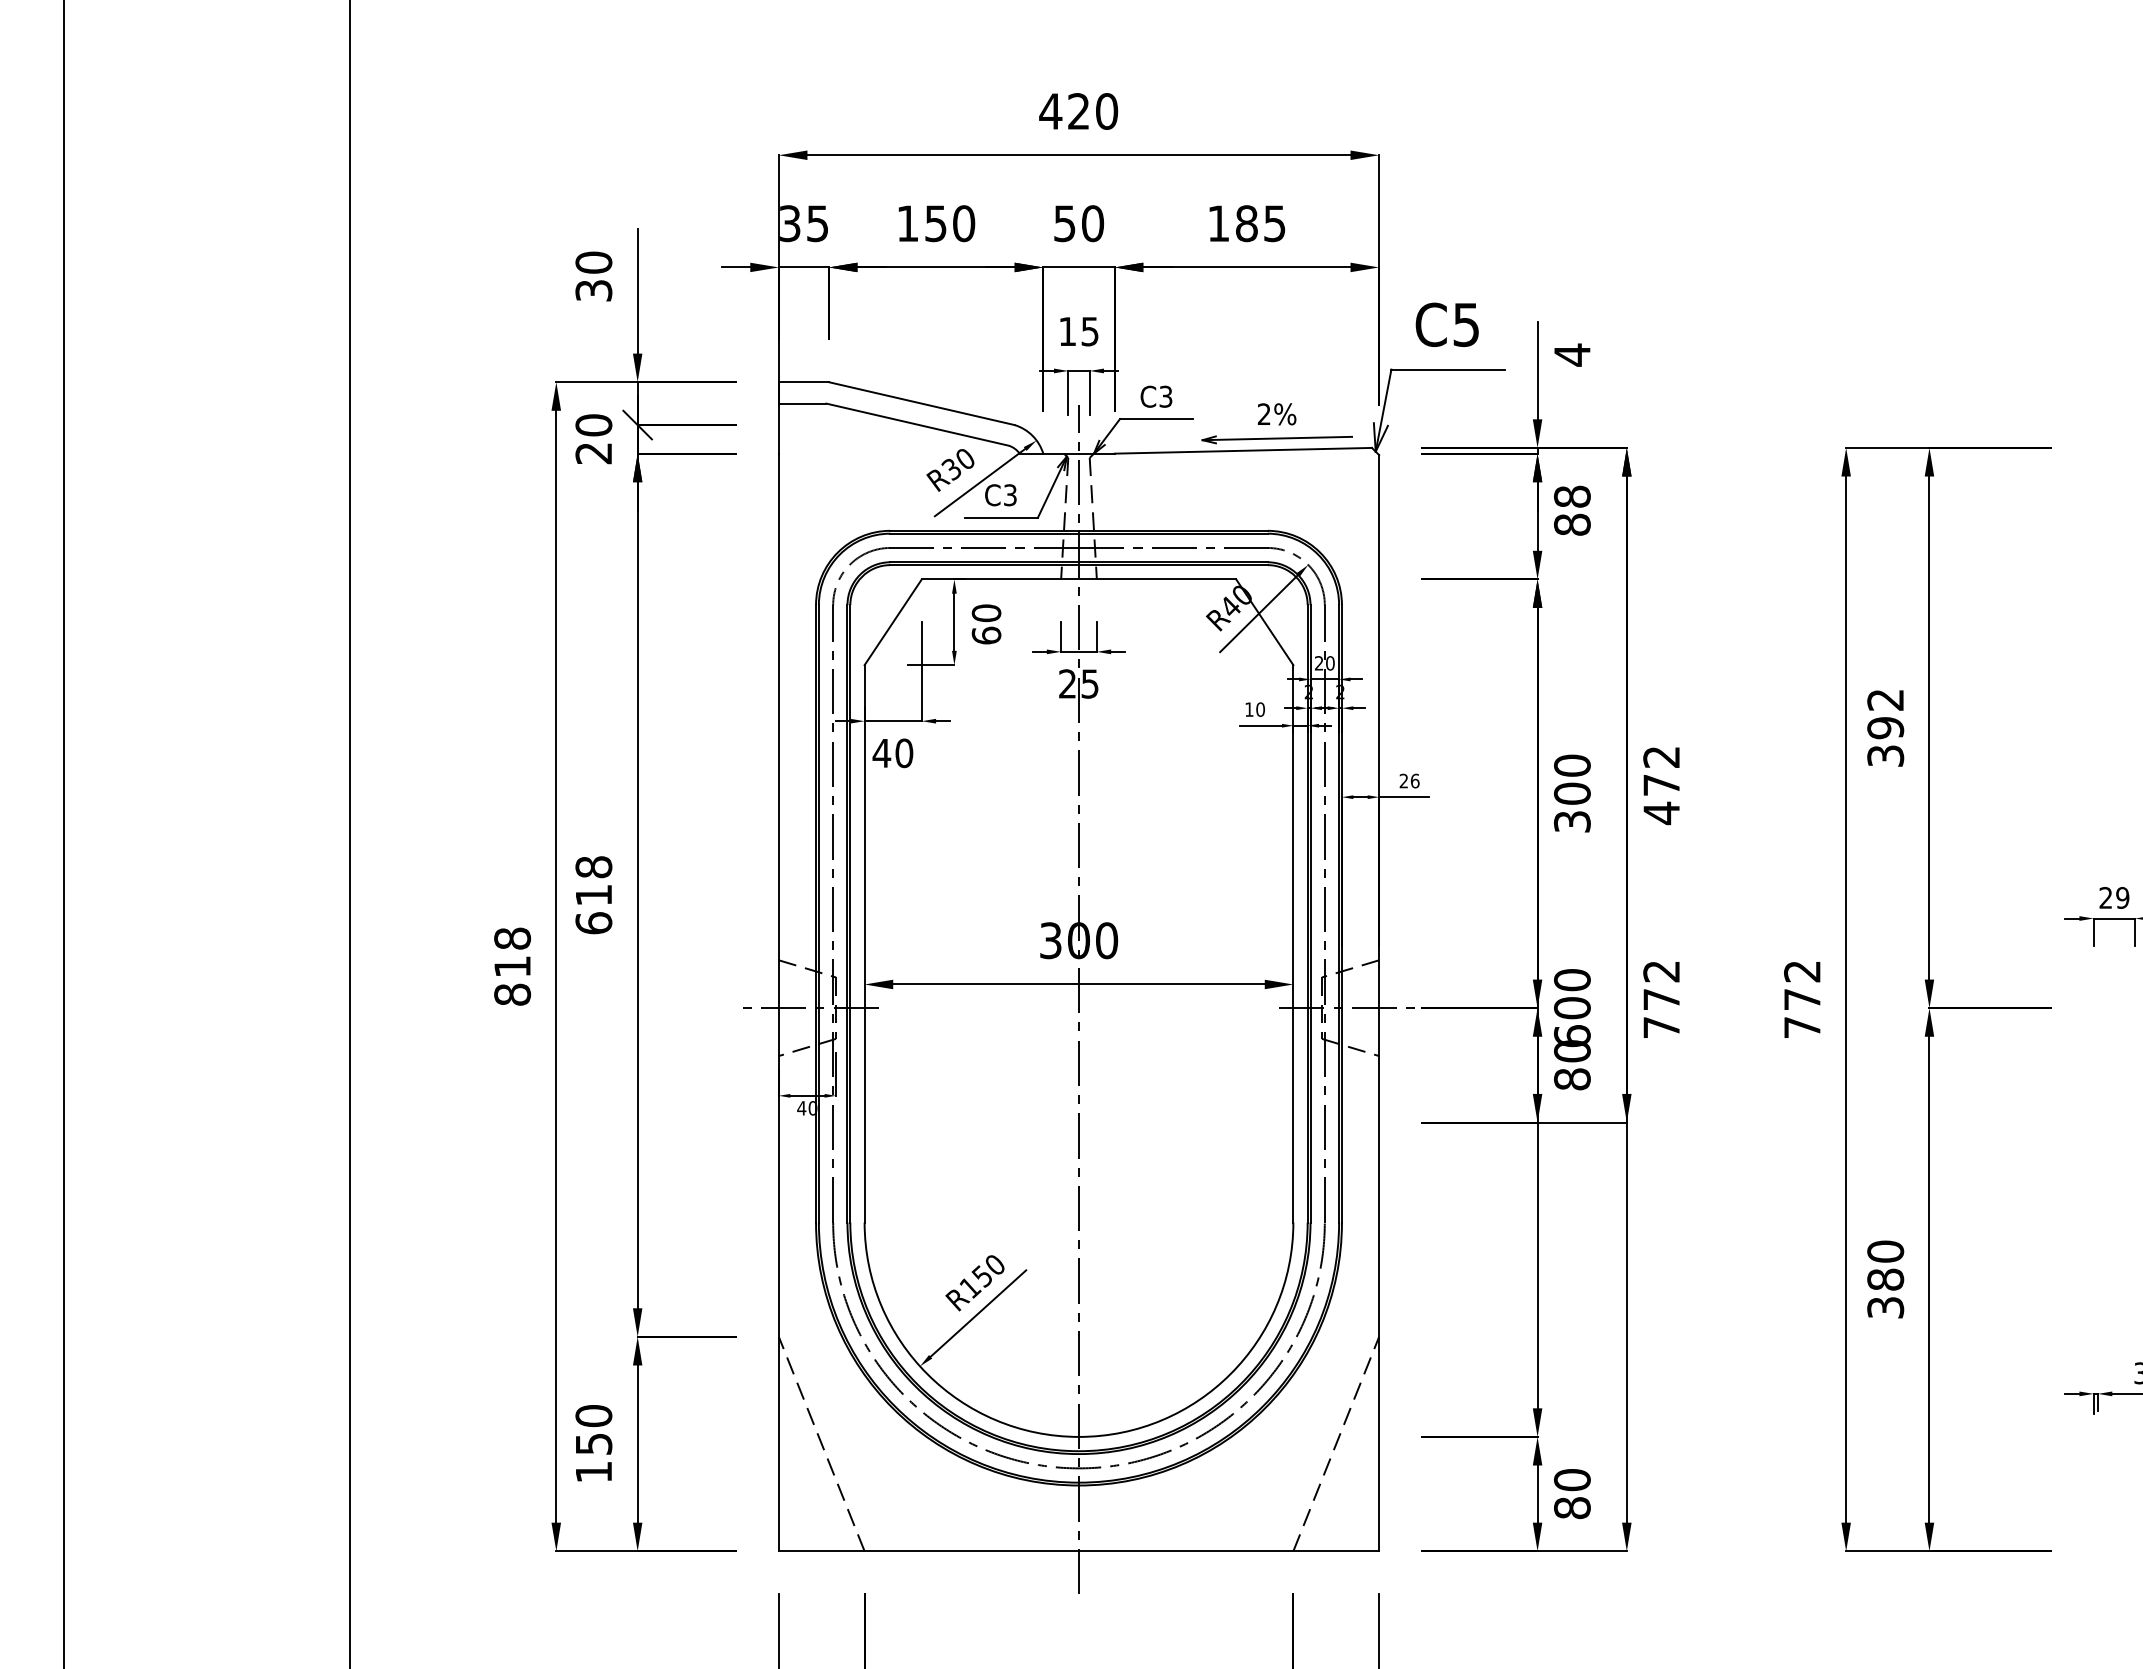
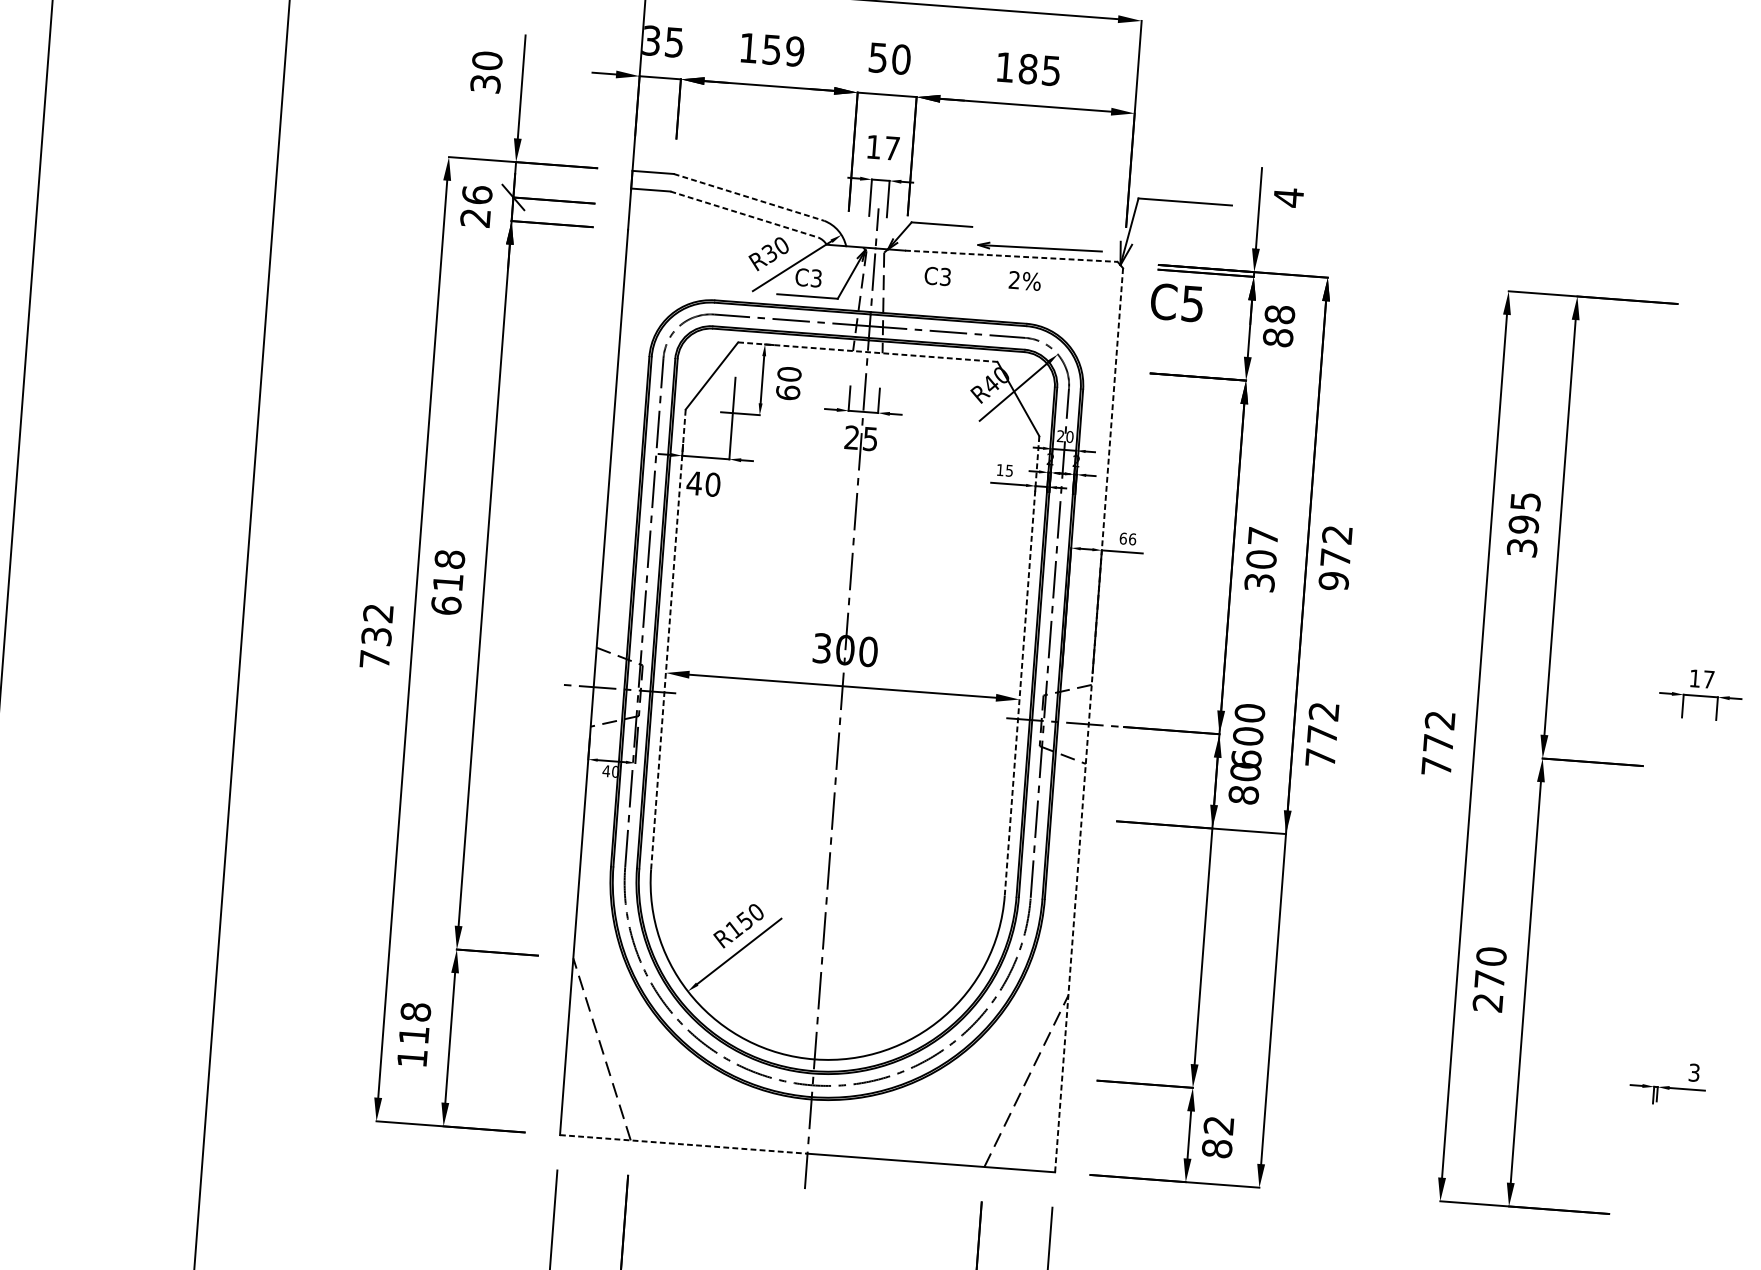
text: (964, 223) -> (795, 51), 150 -> 159
text: (1446, 324) -> (1176, 302), moved
text: (1089, 331) -> (891, 148), 15 -> 17
text: (1156, 396) -> (937, 276), moved
line: (922, 403) -> (749, 197), solid -> dashed
text: (1277, 414) -> (1025, 281), moved
line: (917, 424) -> (744, 214), solid -> dashed
text: (593, 425) -> (476, 195), 20 -> 26
line: (1243, 450) -> (1011, 256), solid -> dashed
line: (1079, 579) -> (868, 352), solid -> dashed
text: (1885, 699) -> (1525, 501), 392 -> 395
text: (1260, 709) -> (1009, 470), 10 -> 15
text: (1572, 765) -> (1263, 536), 300 -> 307
text: (1403, 780) -> (1123, 538), 26 -> 66
text: (1661, 813) -> (1333, 581), 472 -> 972
text: (2114, 897) -> (1702, 678), 29 -> 17
line: (864, 943) -> (668, 639), solid -> dashed
line: (1293, 943) -> (1022, 665), solid -> dashed
text: (512, 966) -> (376, 636), 818 -> 732
line: (1379, 1003) -> (1089, 720), solid -> dashed
text: (1885, 1293) -> (1488, 991), 380 -> 270
text: (593, 1429) -> (414, 1023), 150 -> 118
text: (1572, 1480) -> (1218, 1125), 80 -> 82
line: (929, 1551) -> (684, 1144), solid -> dashed

